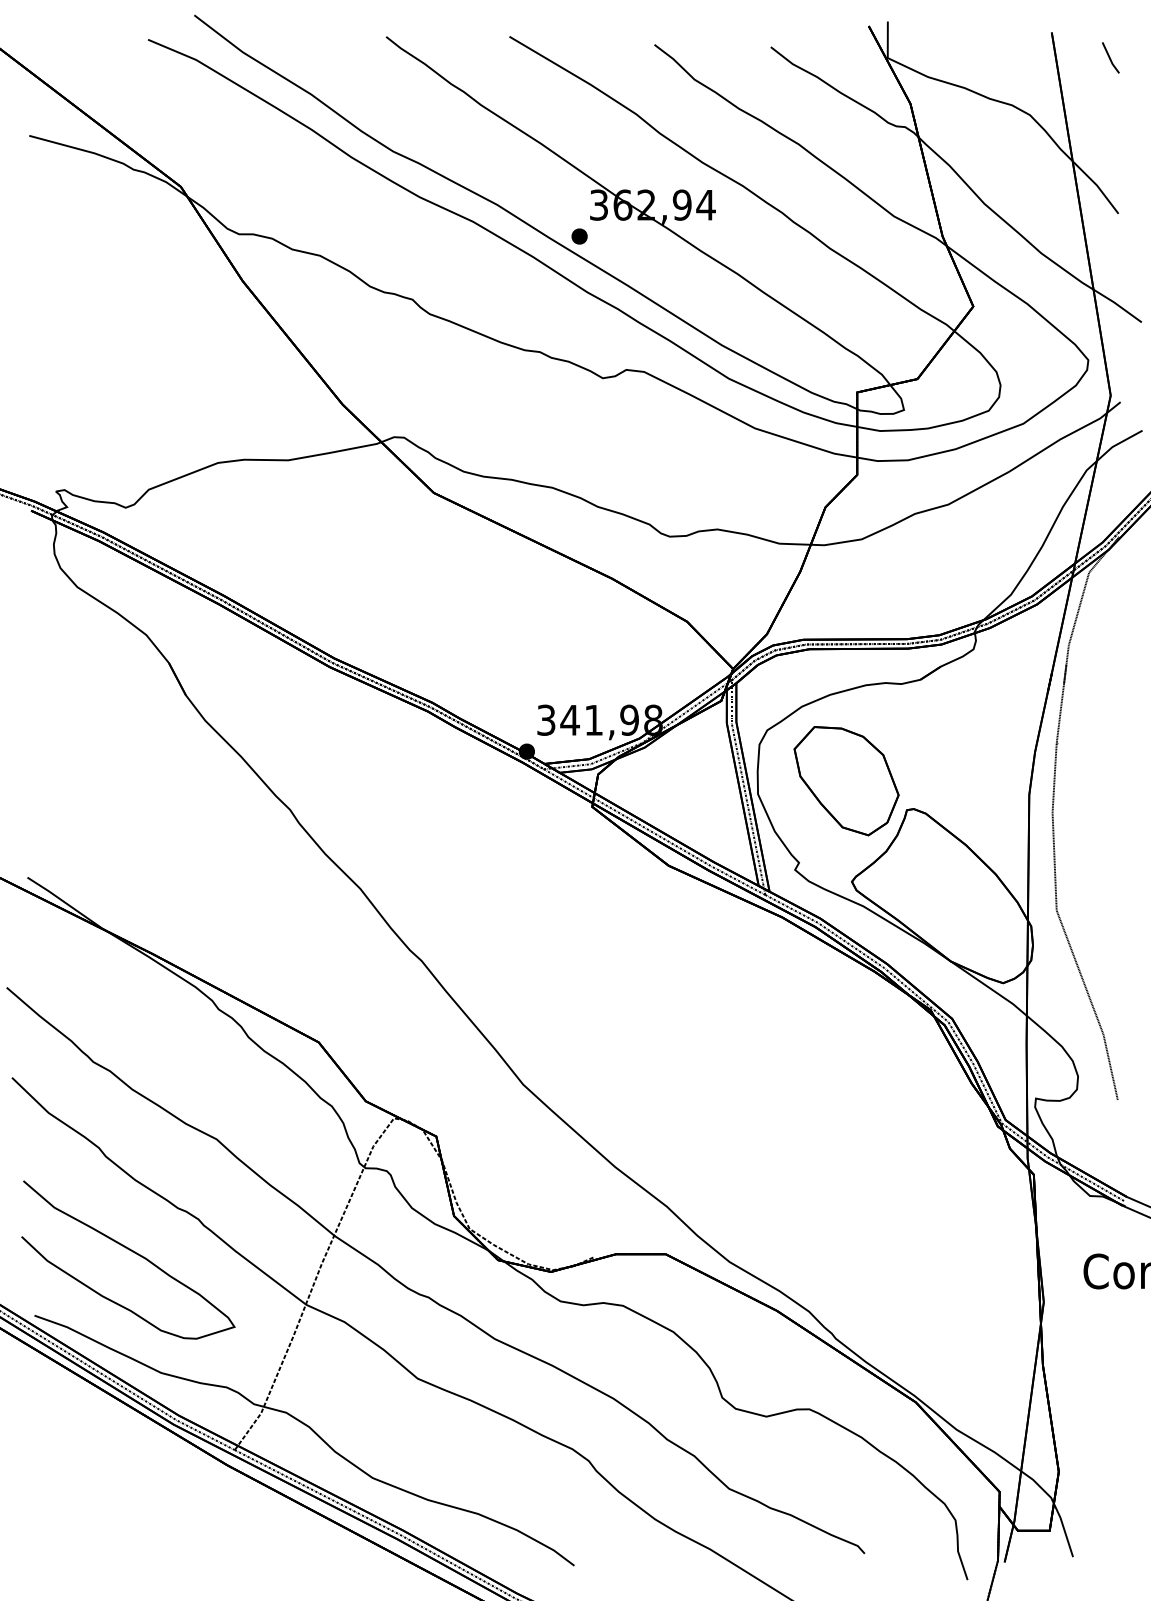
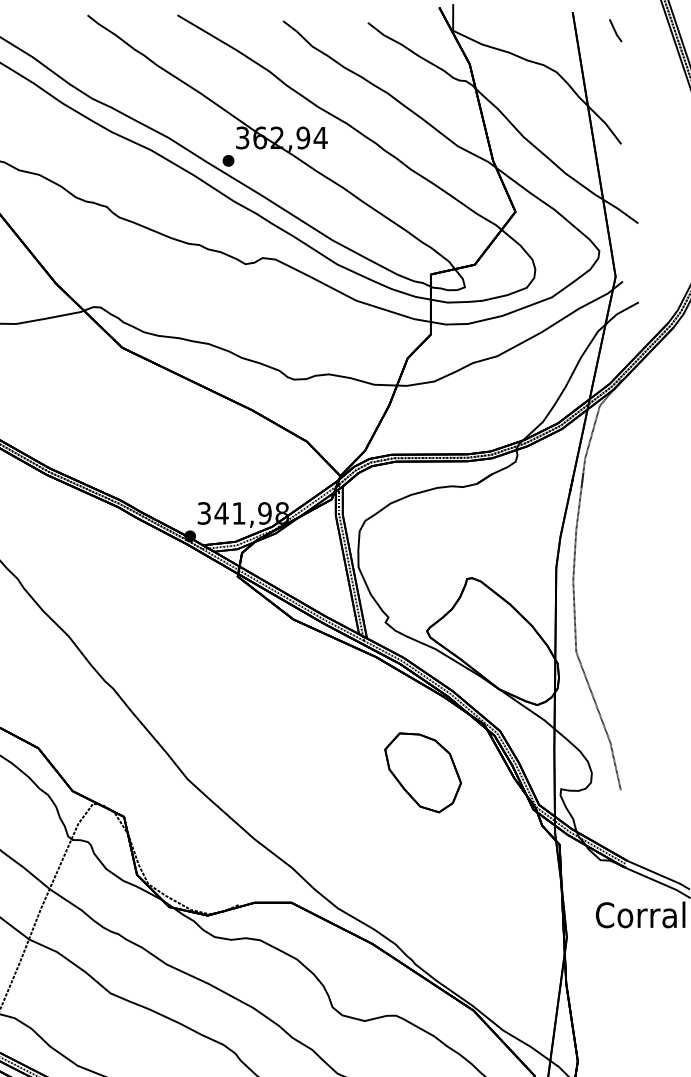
part: (846, 781) -> (423, 773), moved

